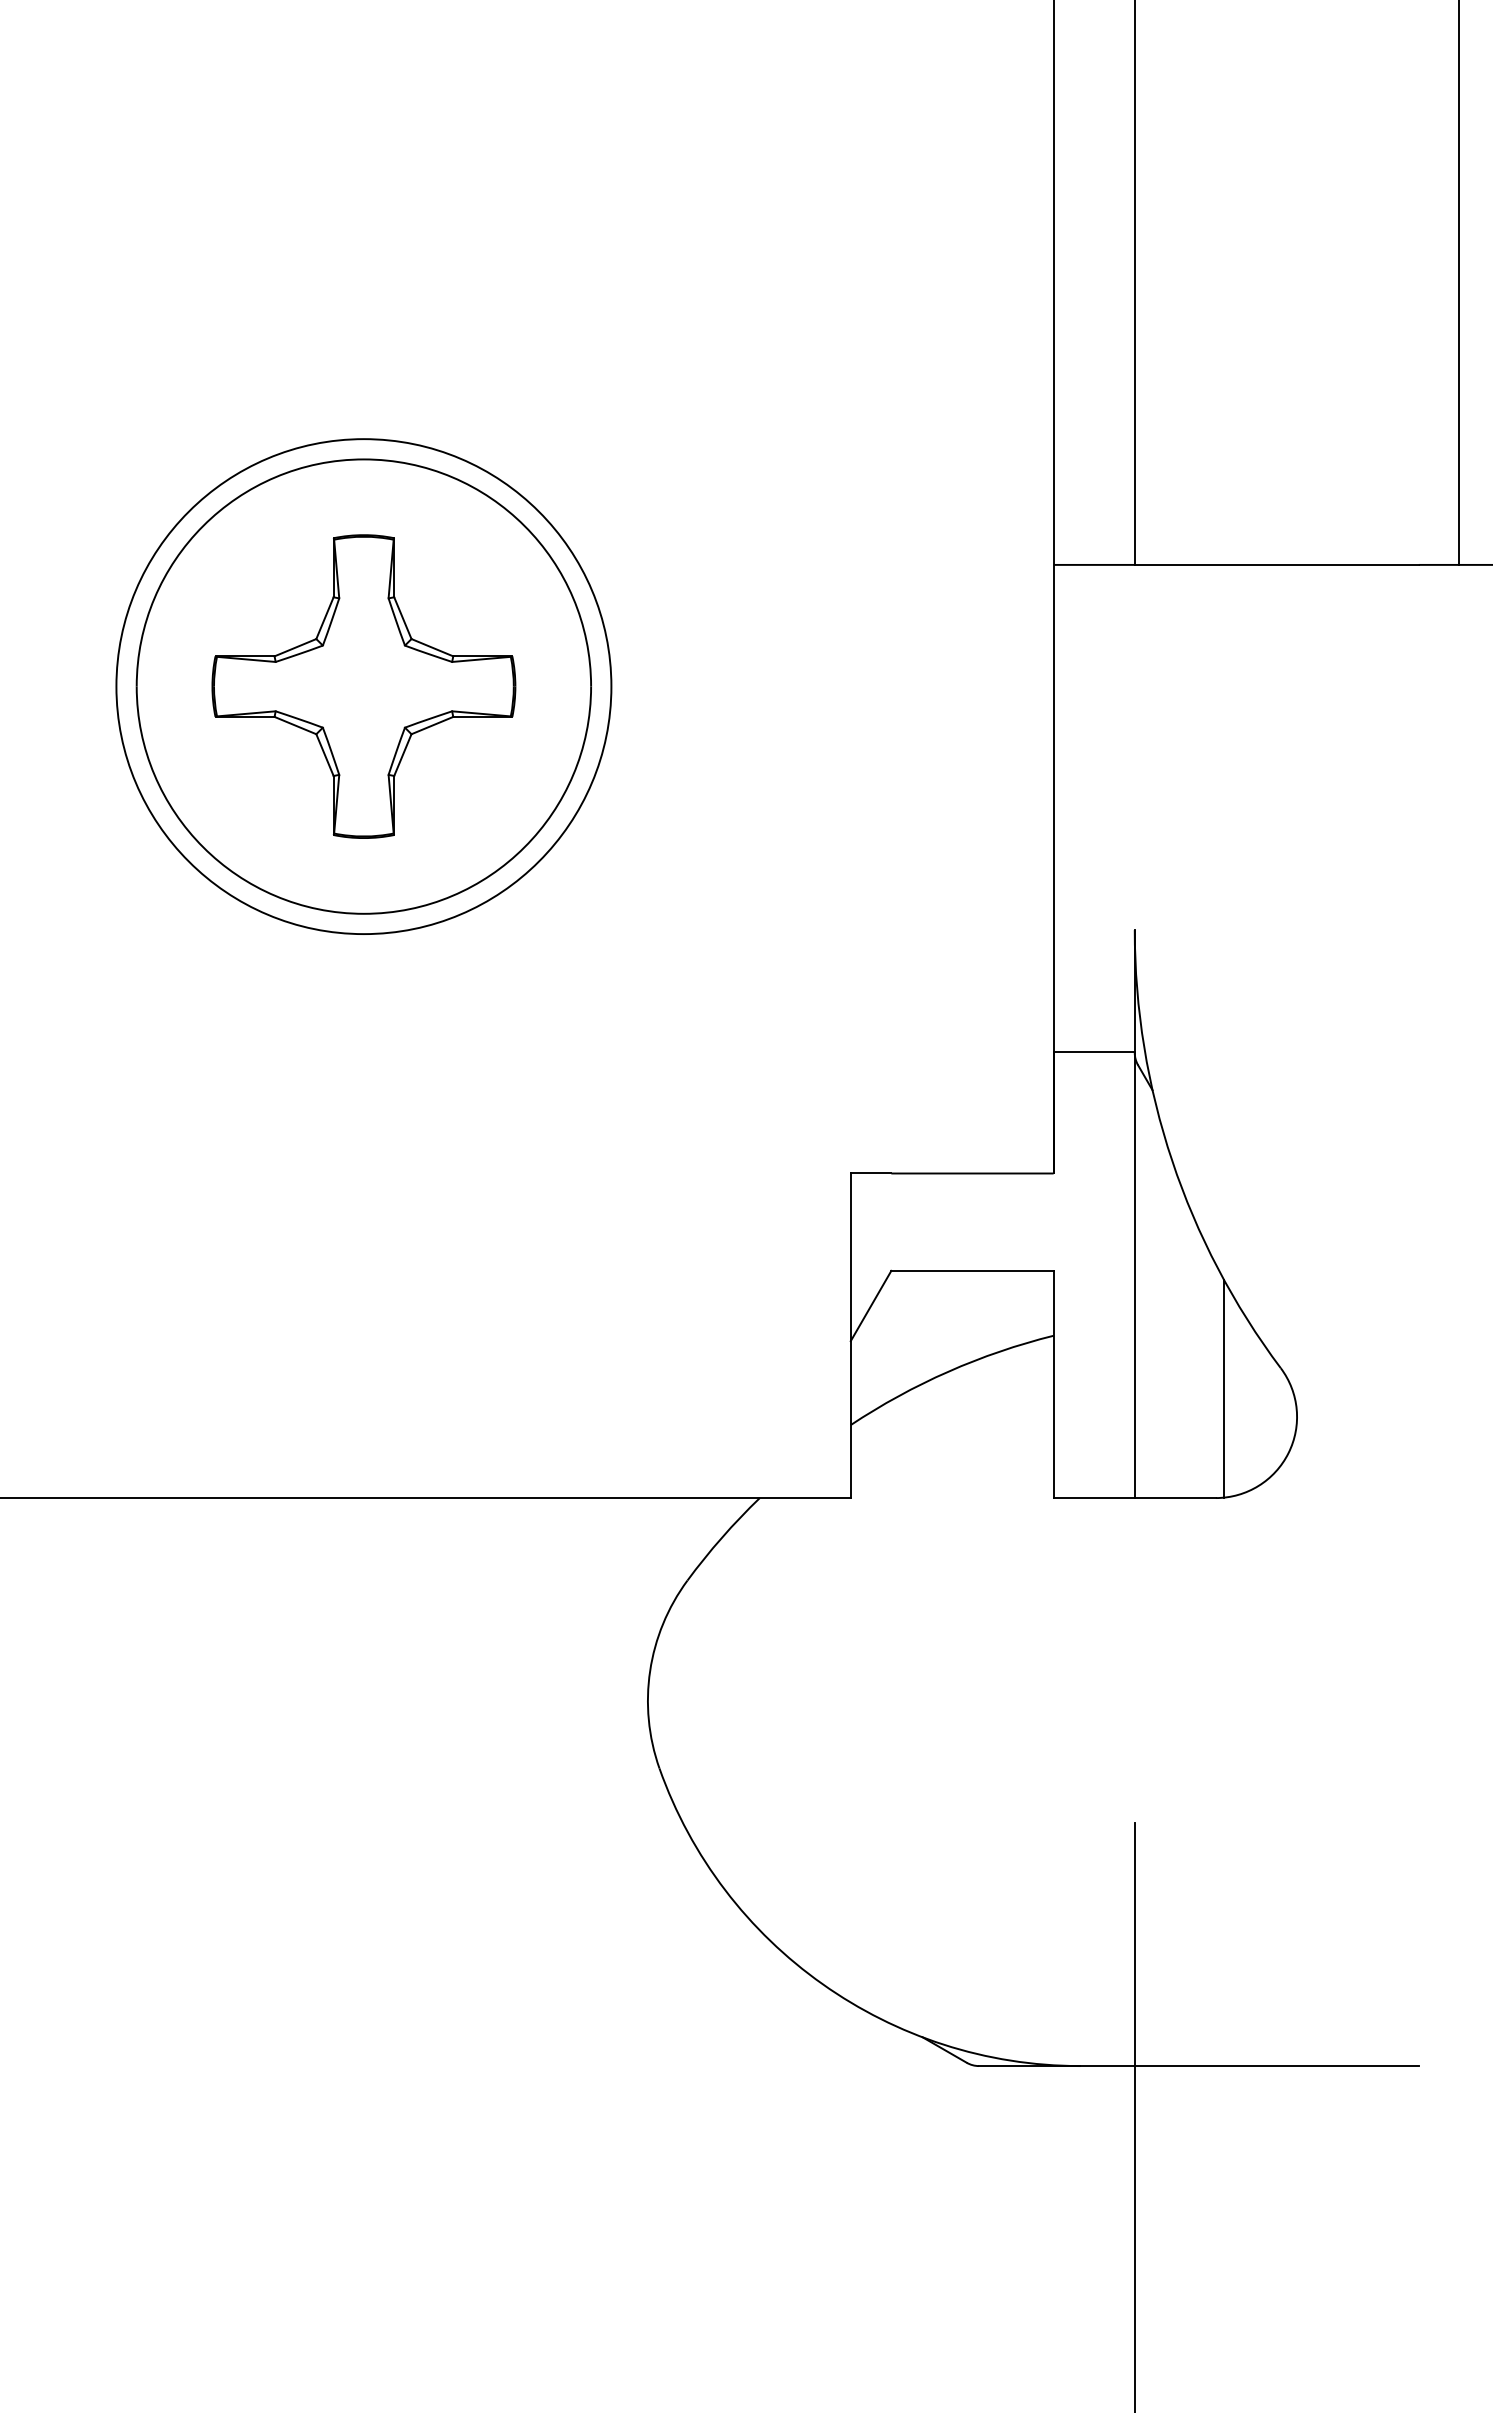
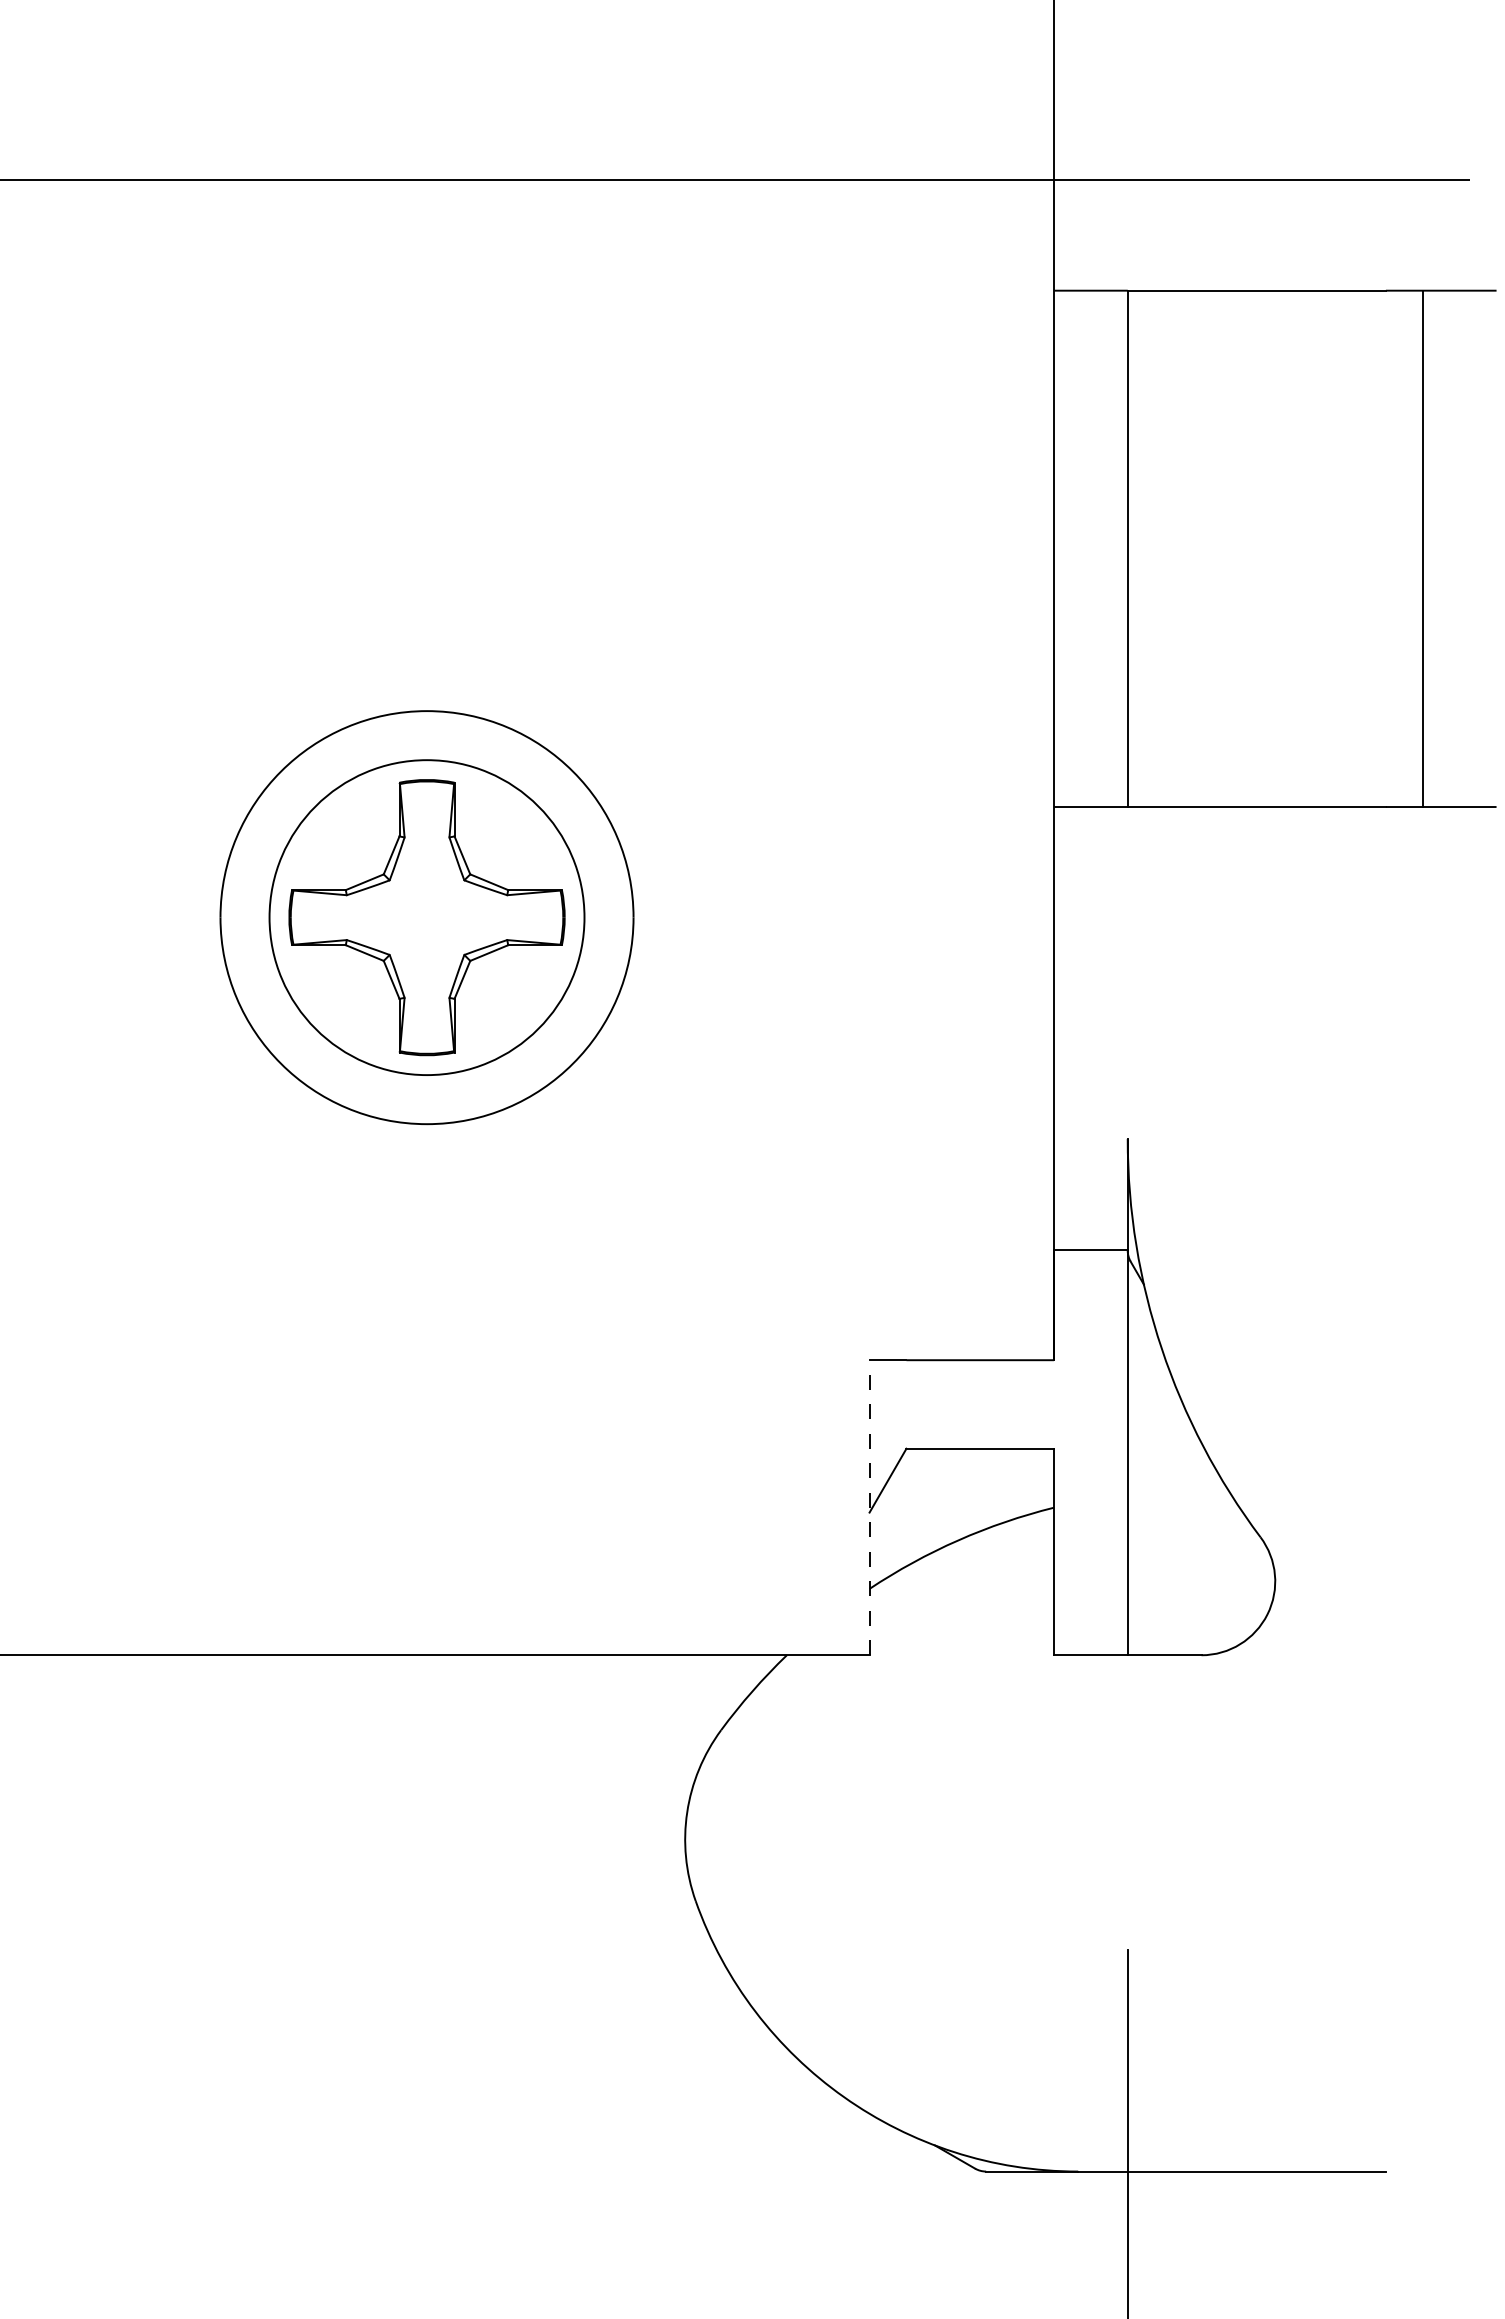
circle: (363, 686) -> (426, 917), size x0.7
line: (850, 1335) -> (869, 1507), solid -> dashed
line: (1223, 1388) -> (1208, 1555), removed

